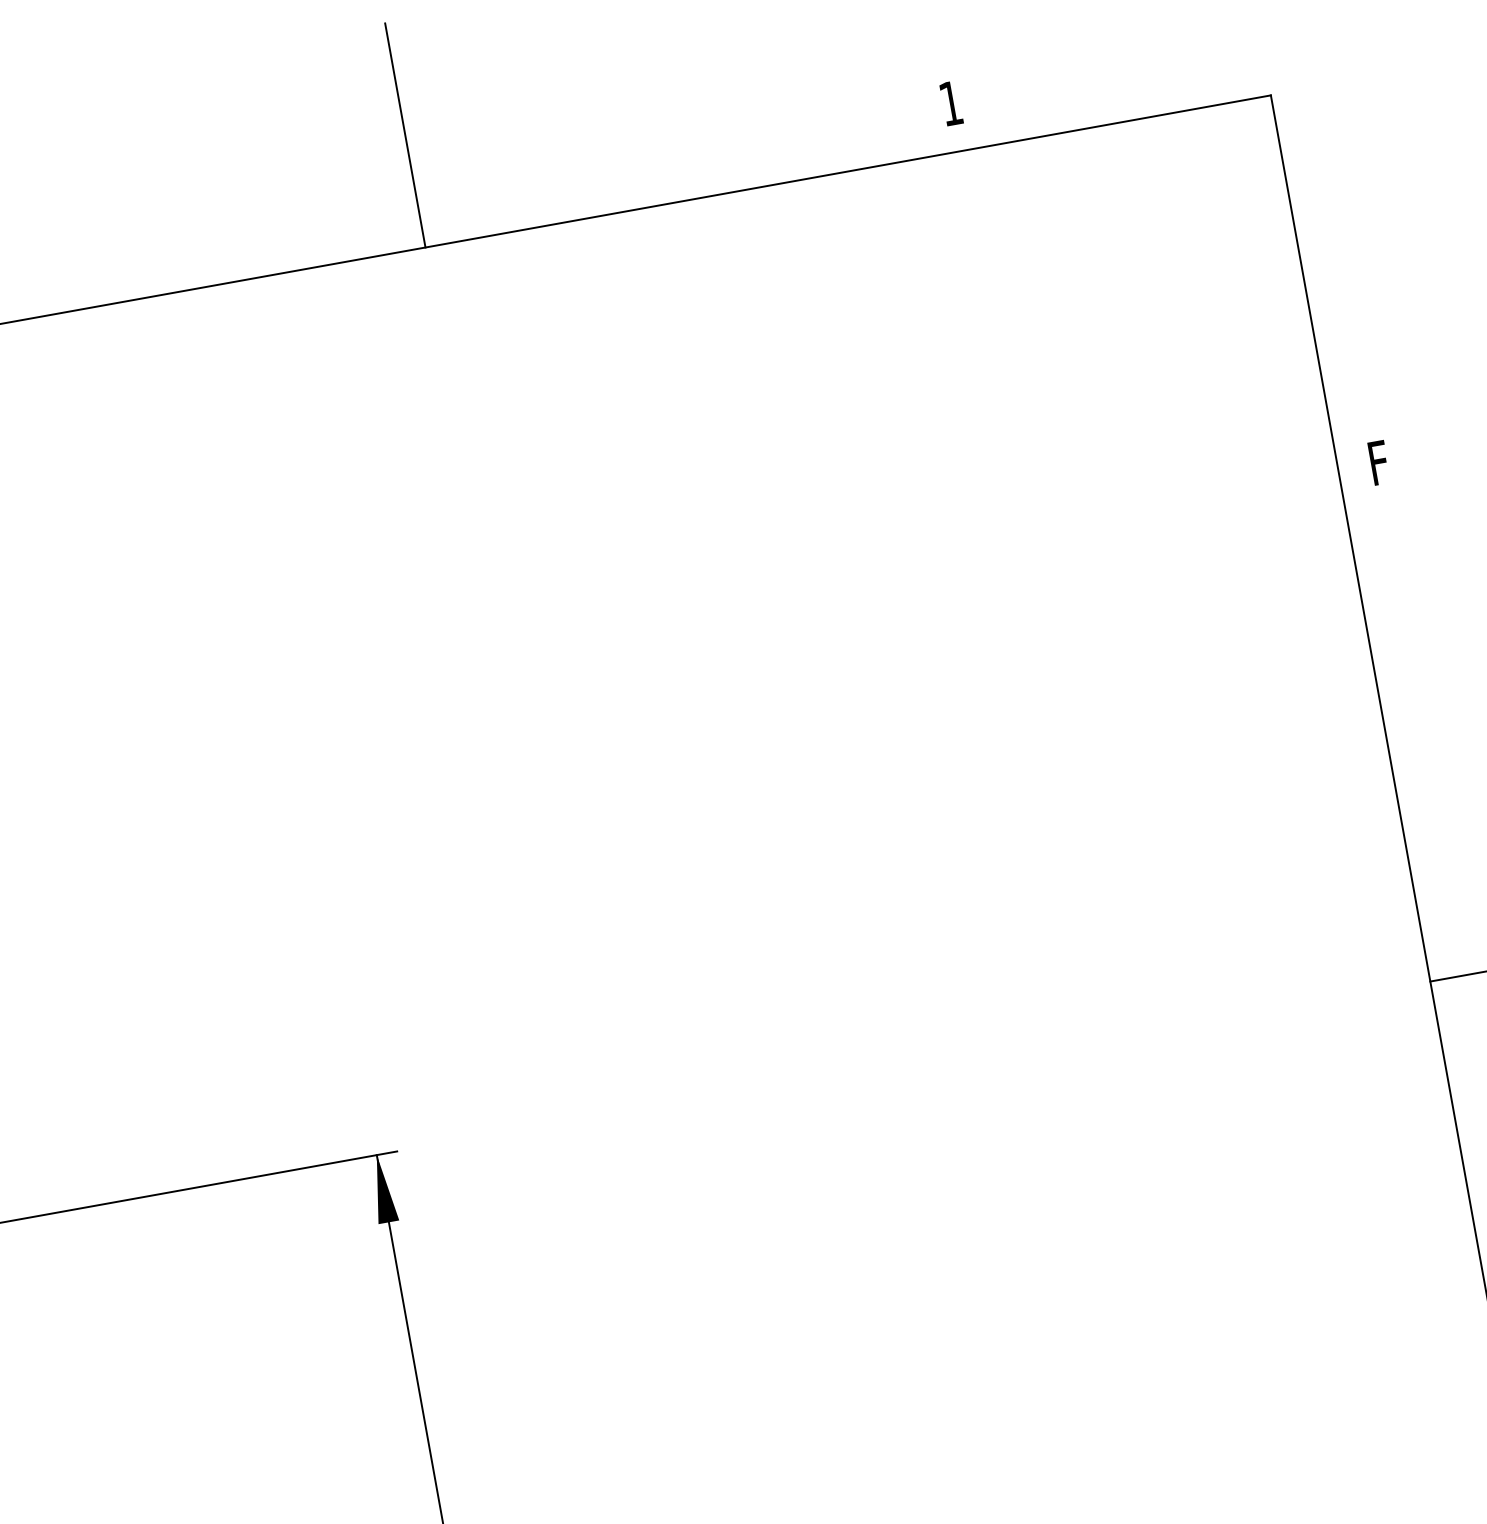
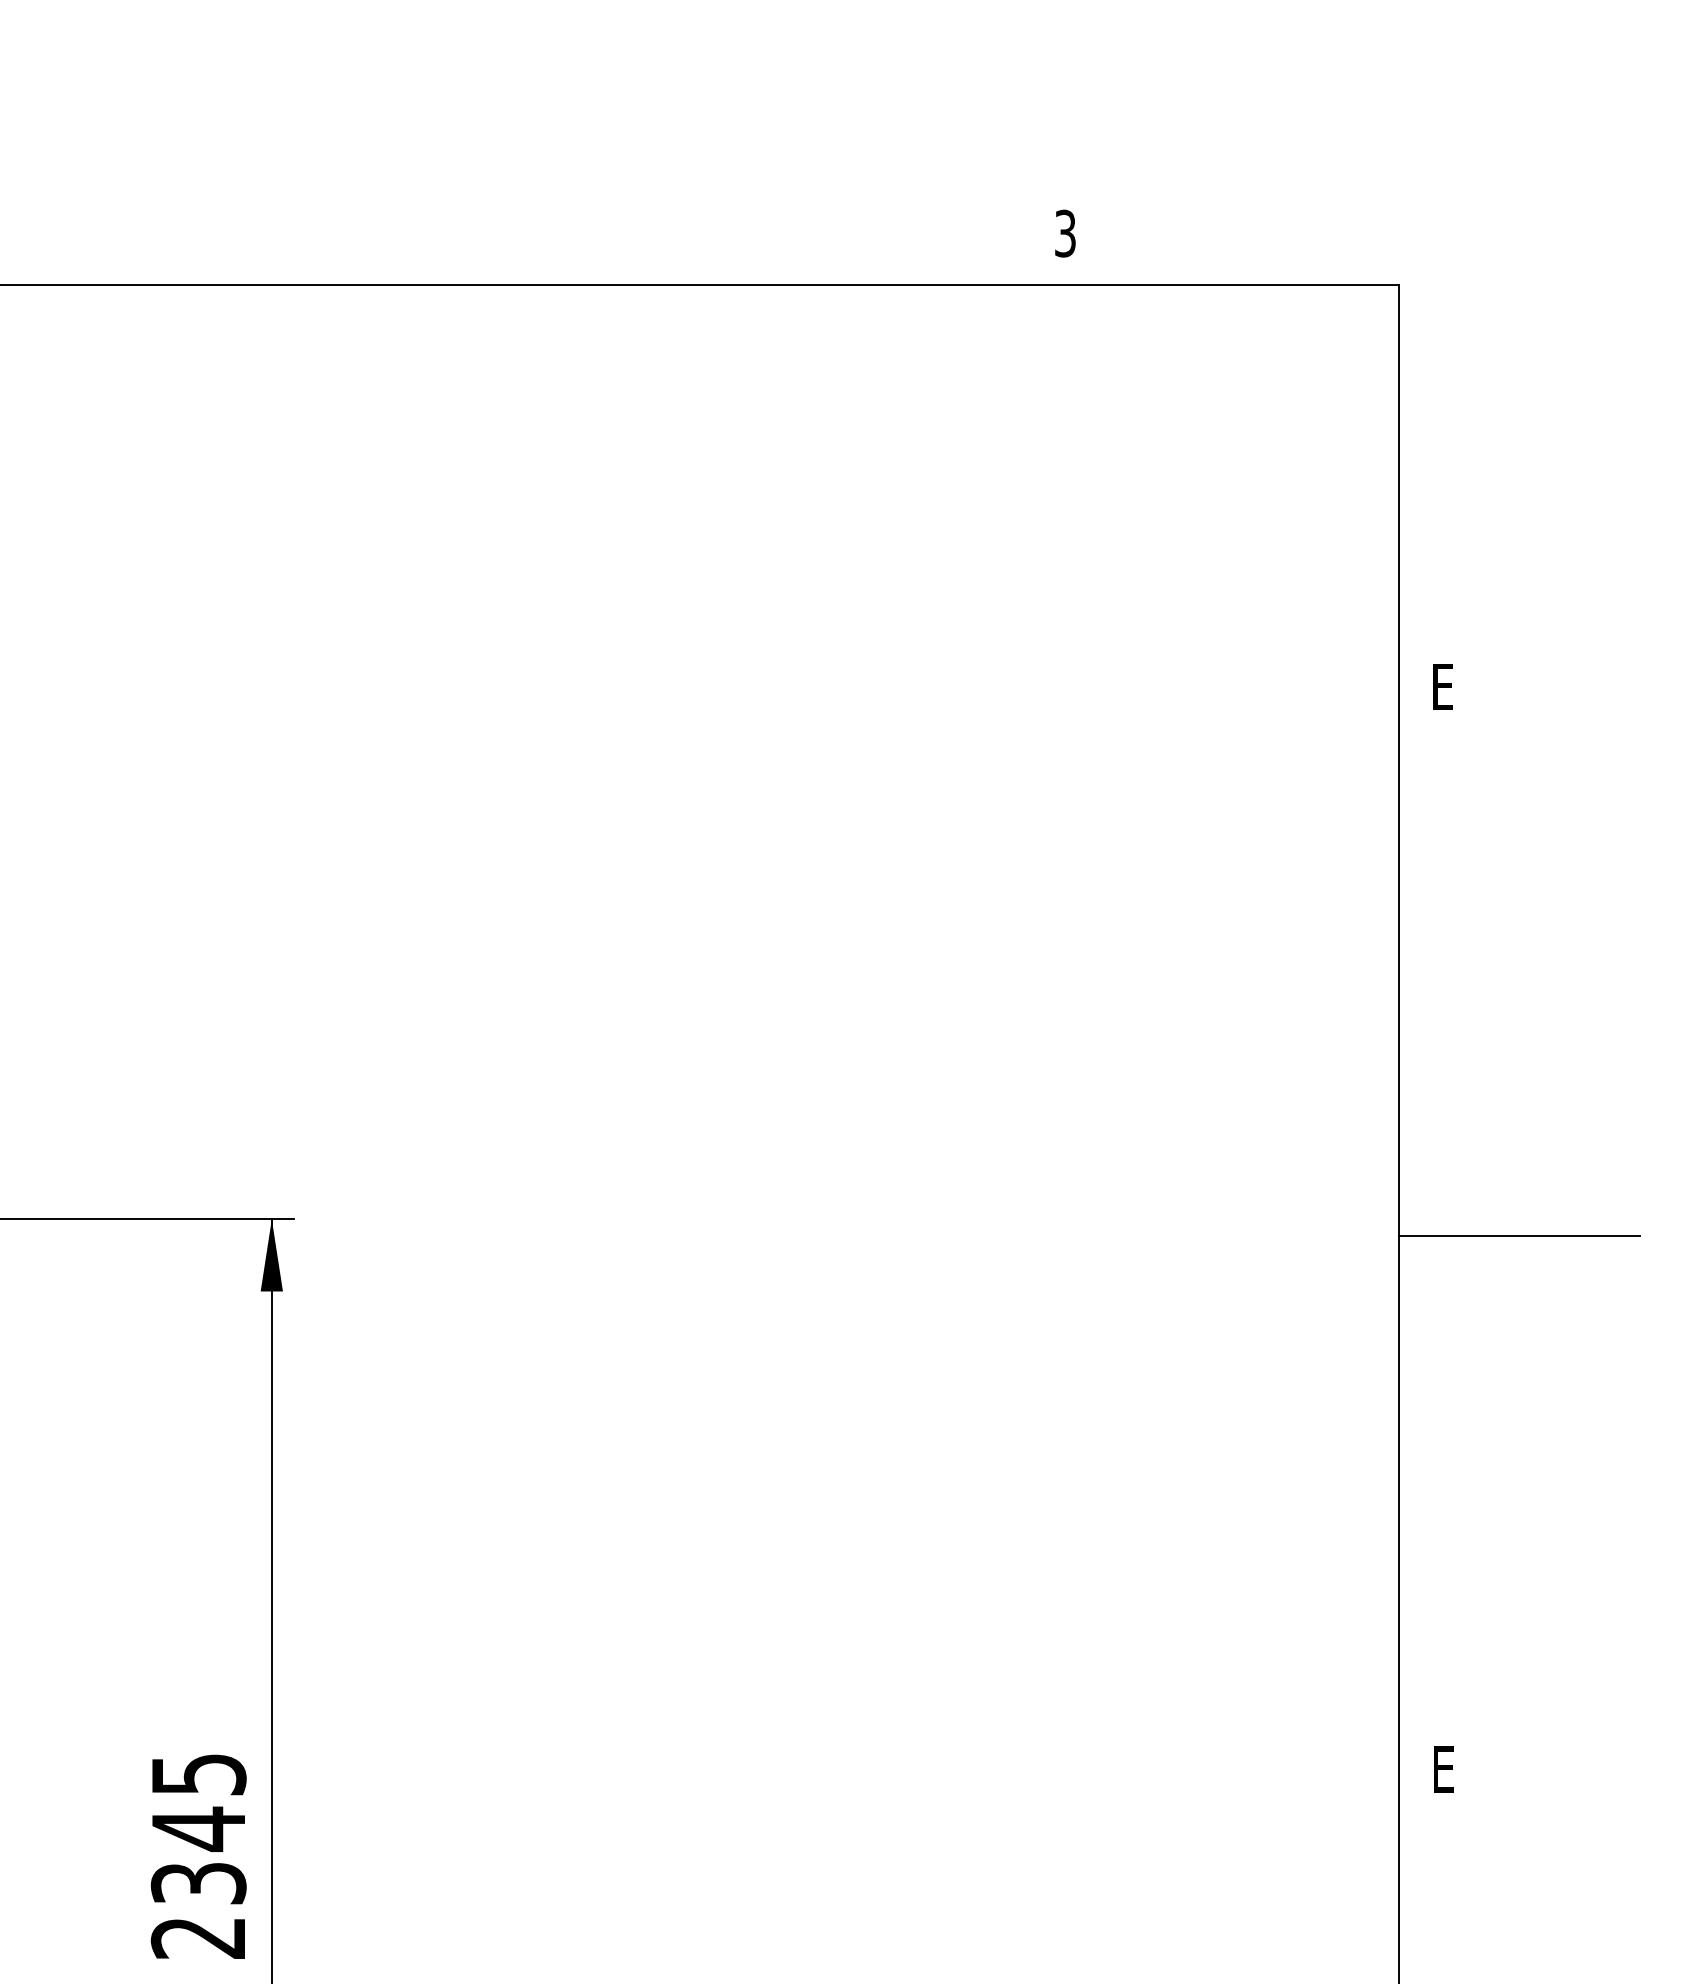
text: (951, 103) -> (1065, 233), 1 -> 3
line: (405, 135) -> (492, 164), removed
text: (1378, 462) -> (1442, 686), F -> E

